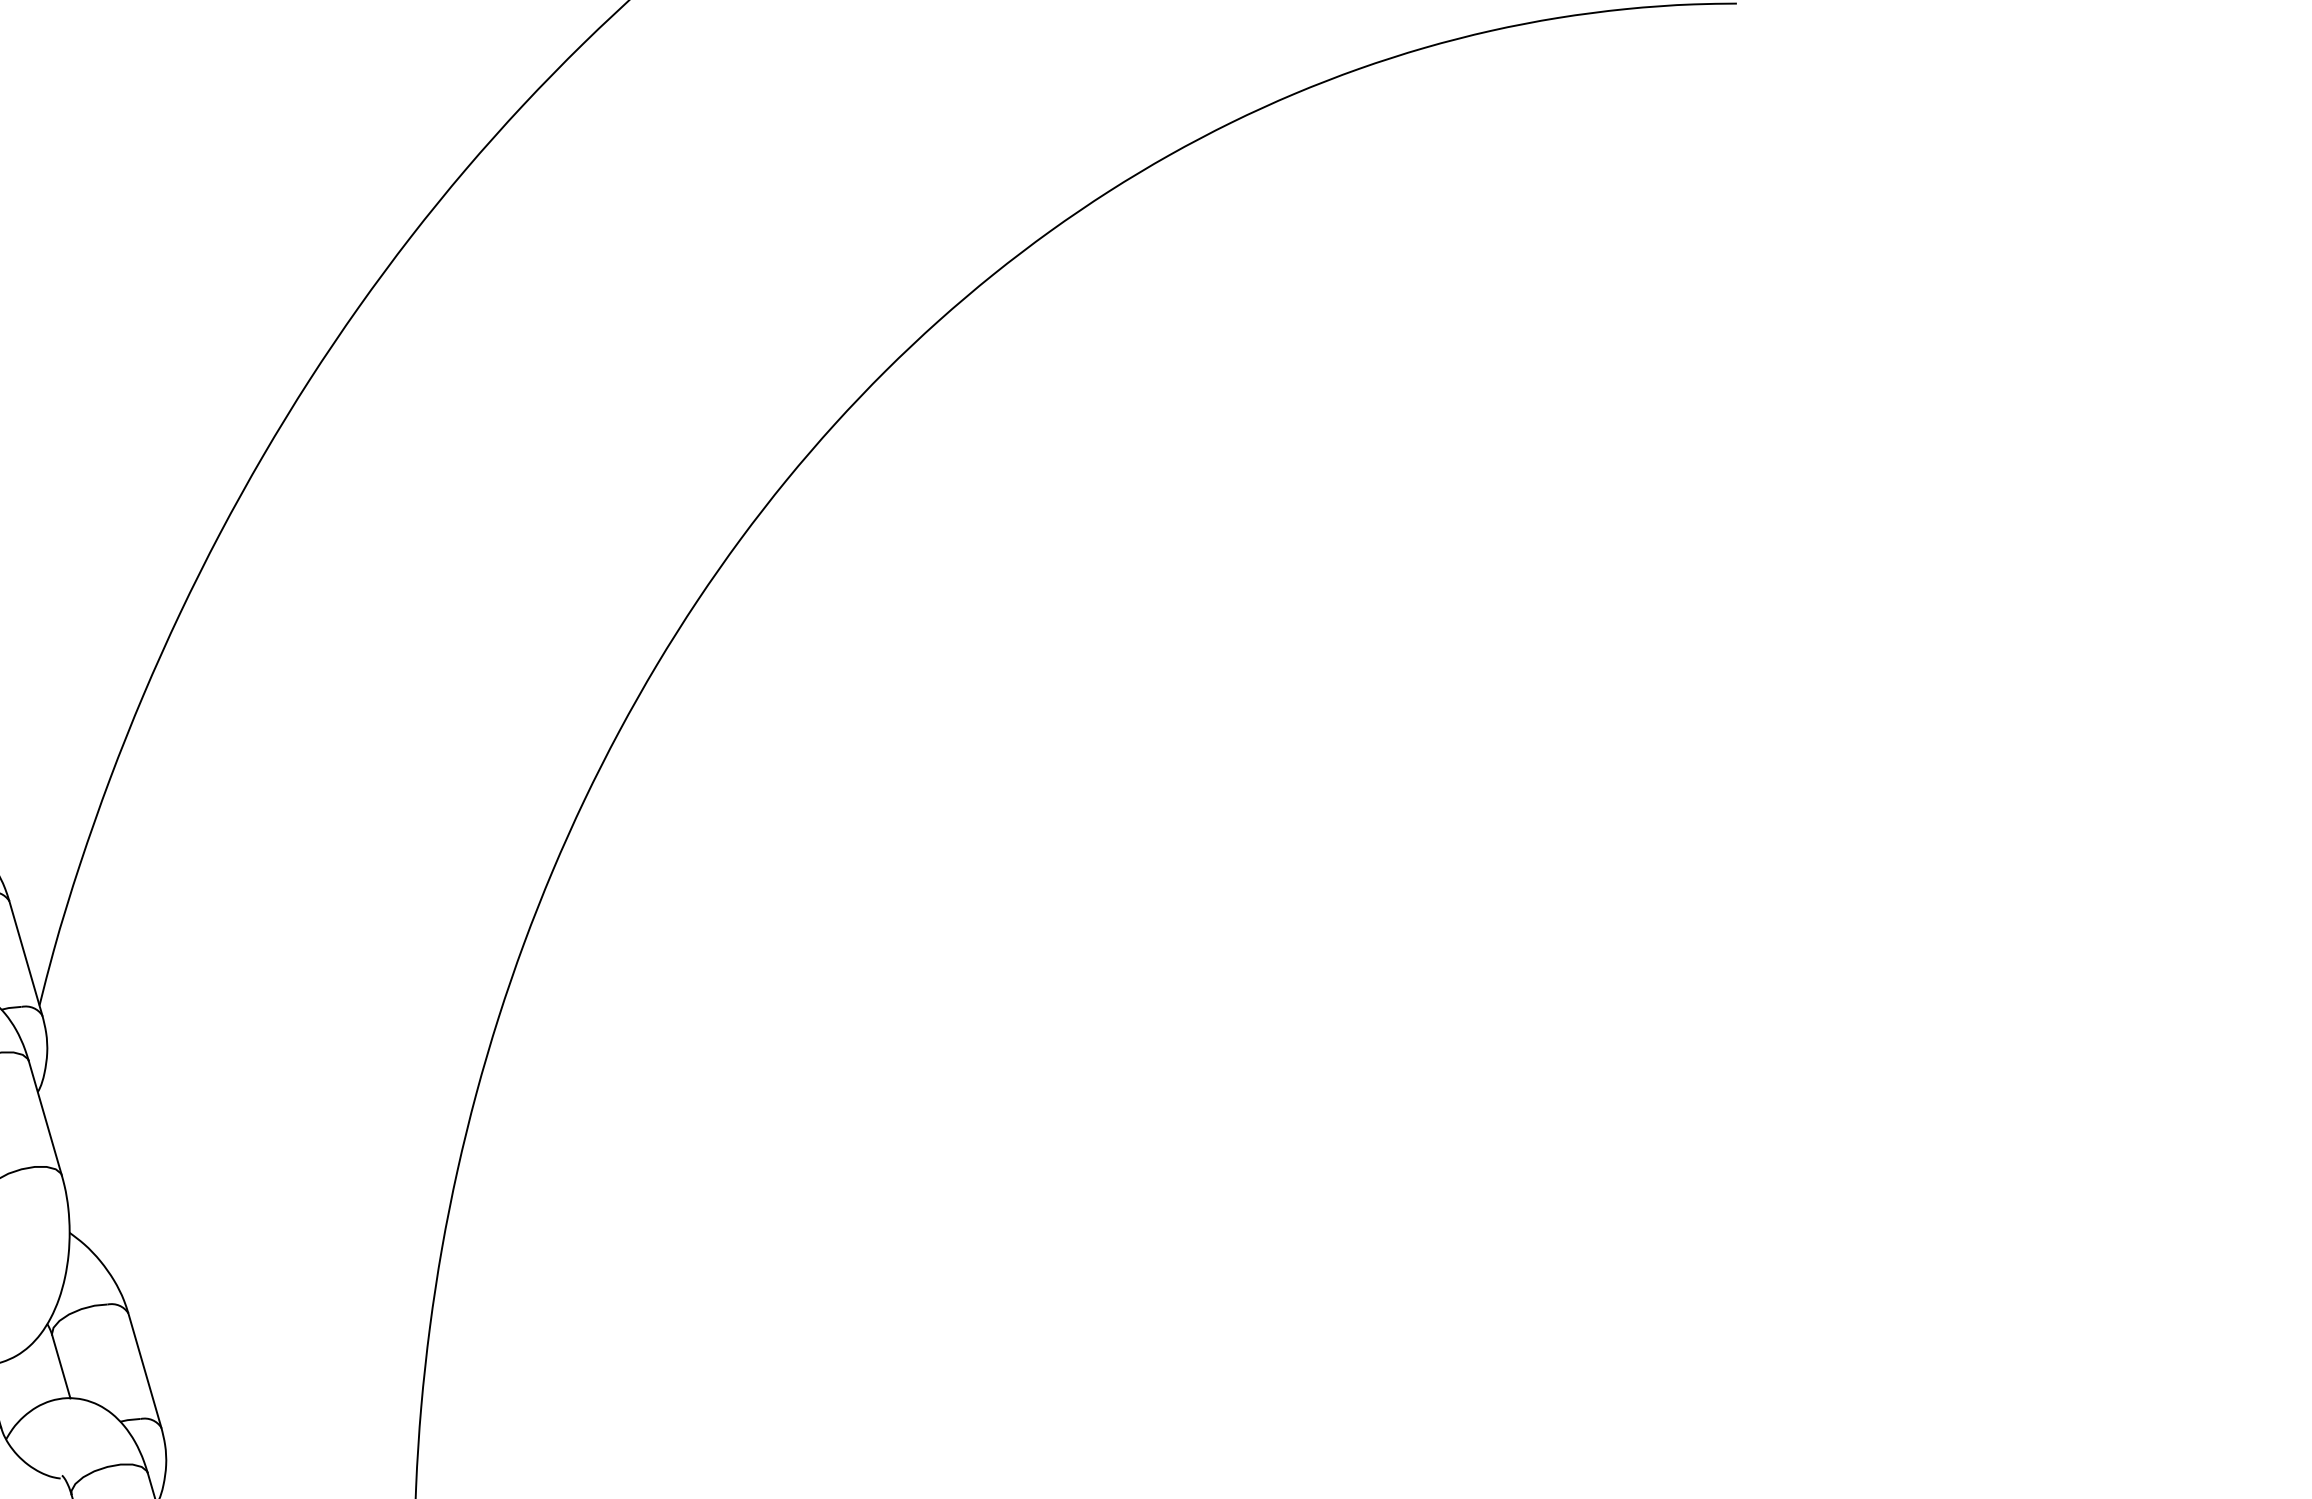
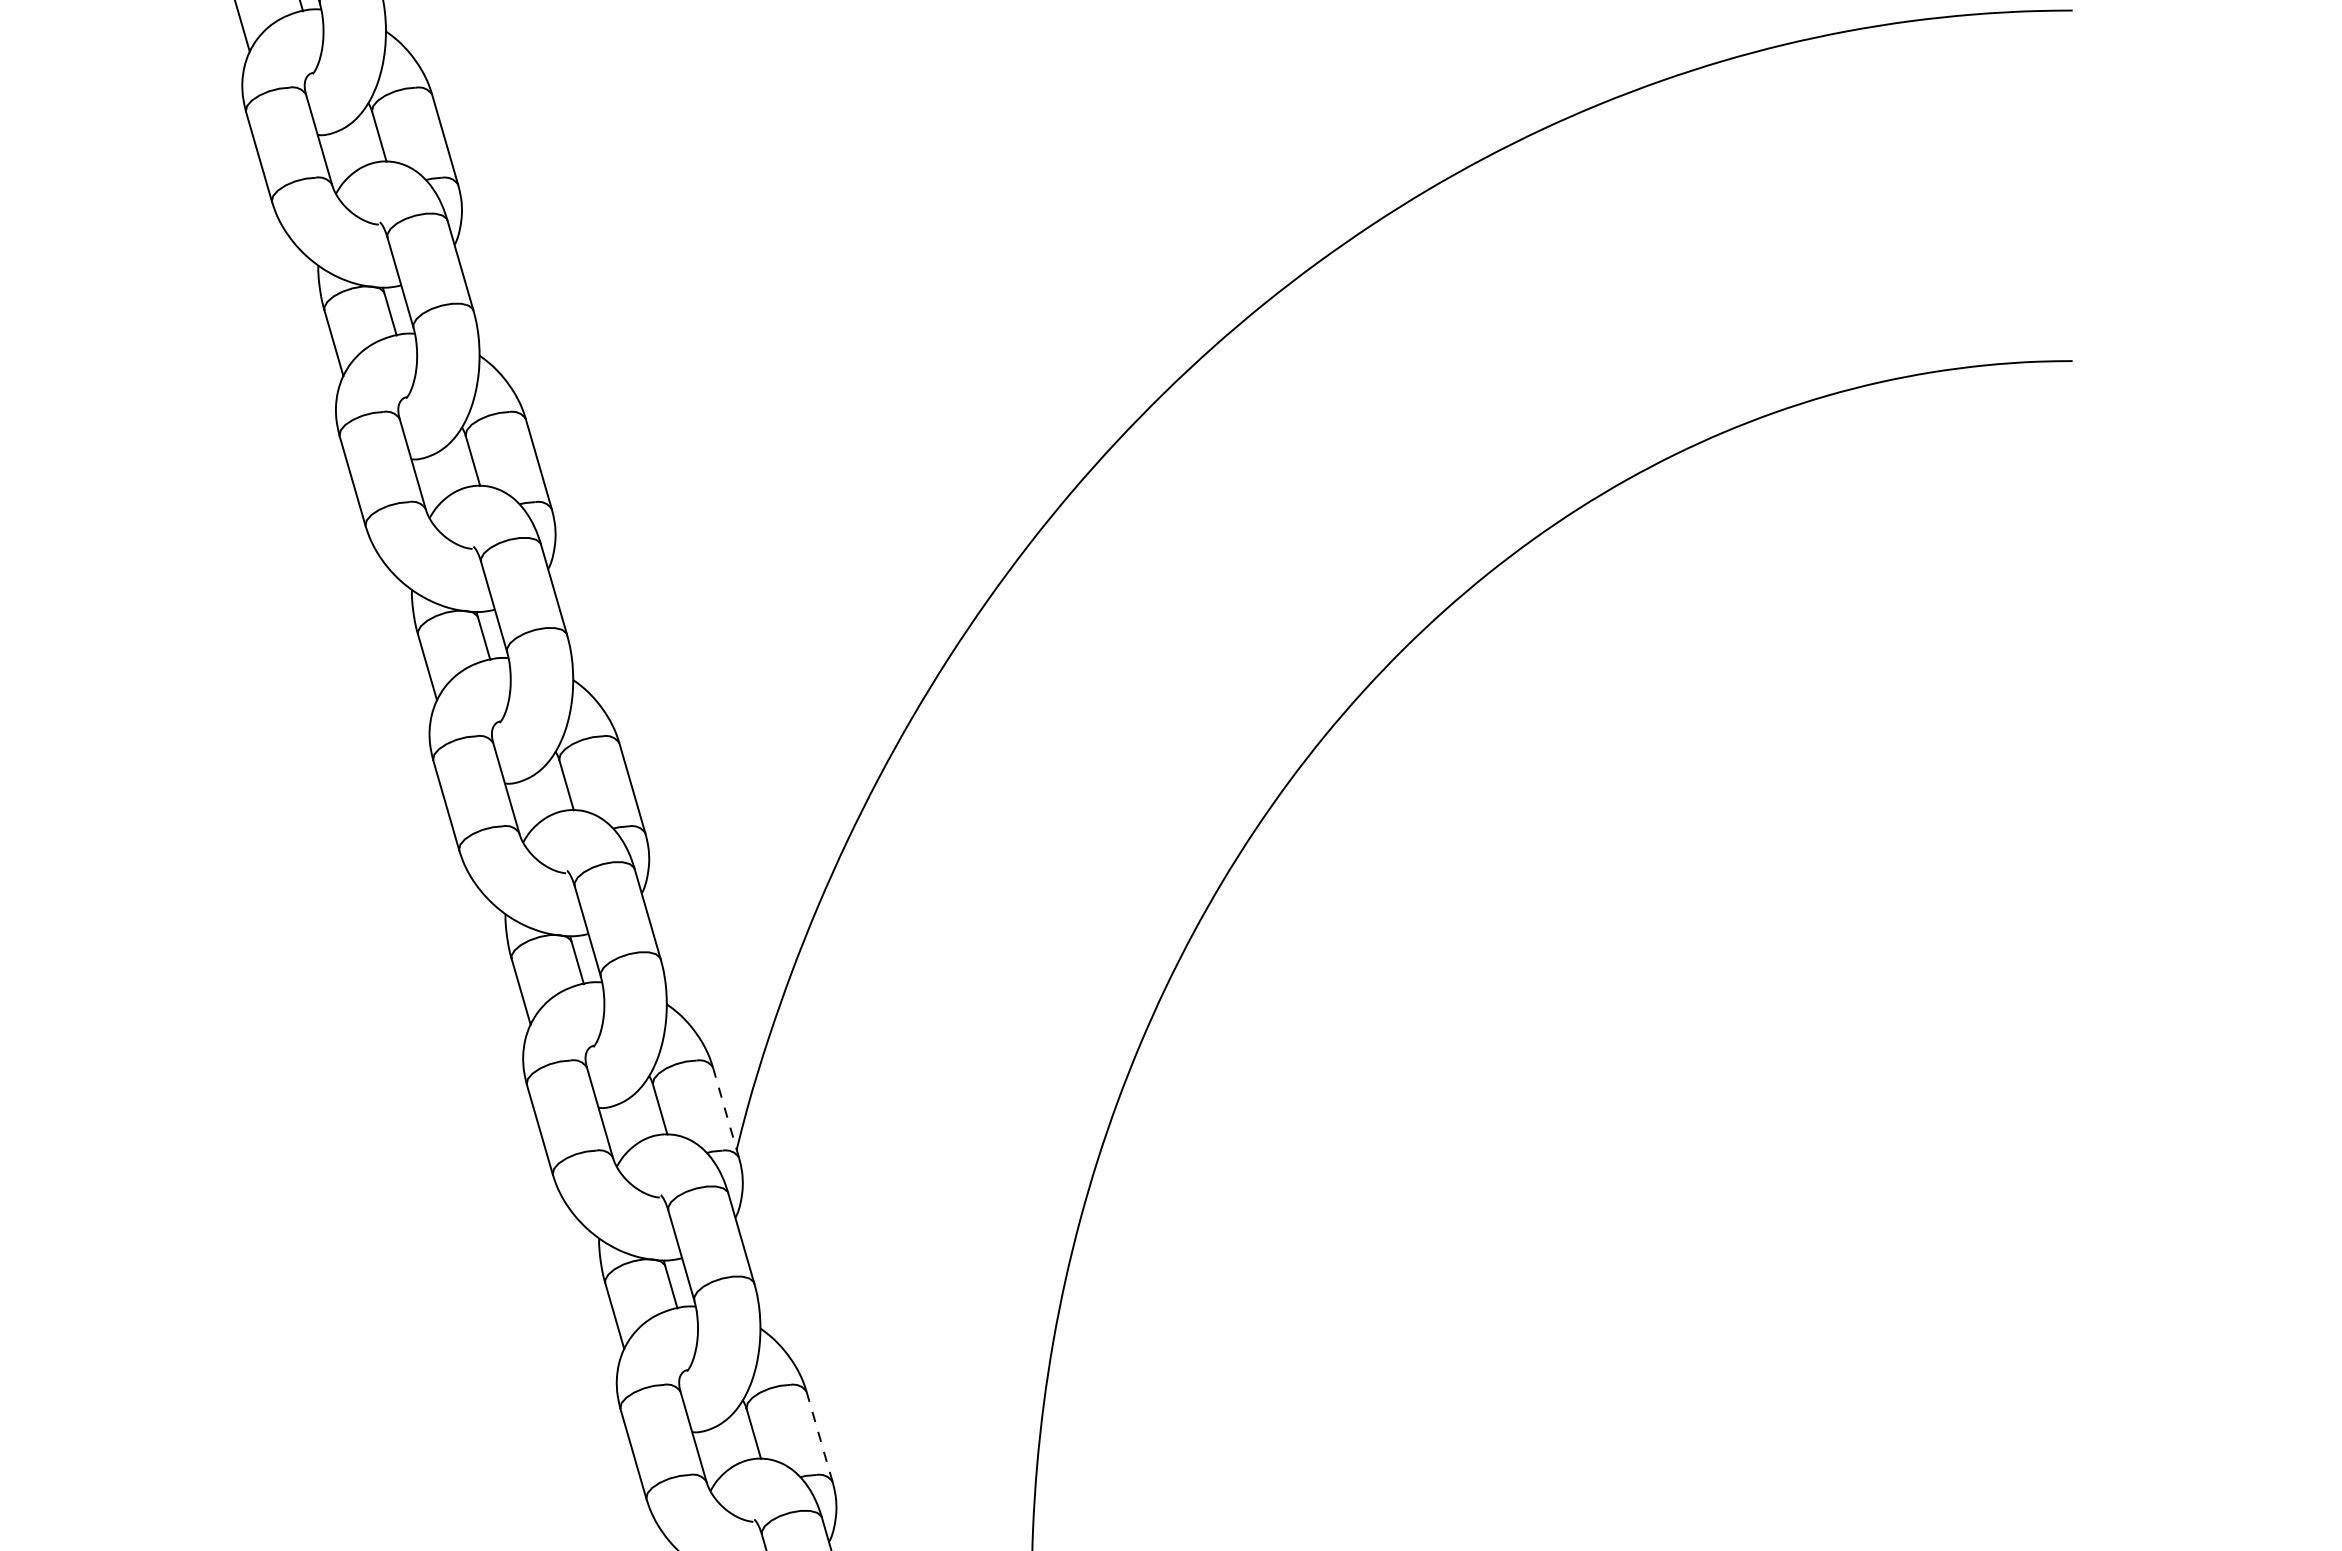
line: (26, 958) -> (726, 1112), solid -> dashed
line: (144, 1370) -> (819, 1436), solid -> dashed

